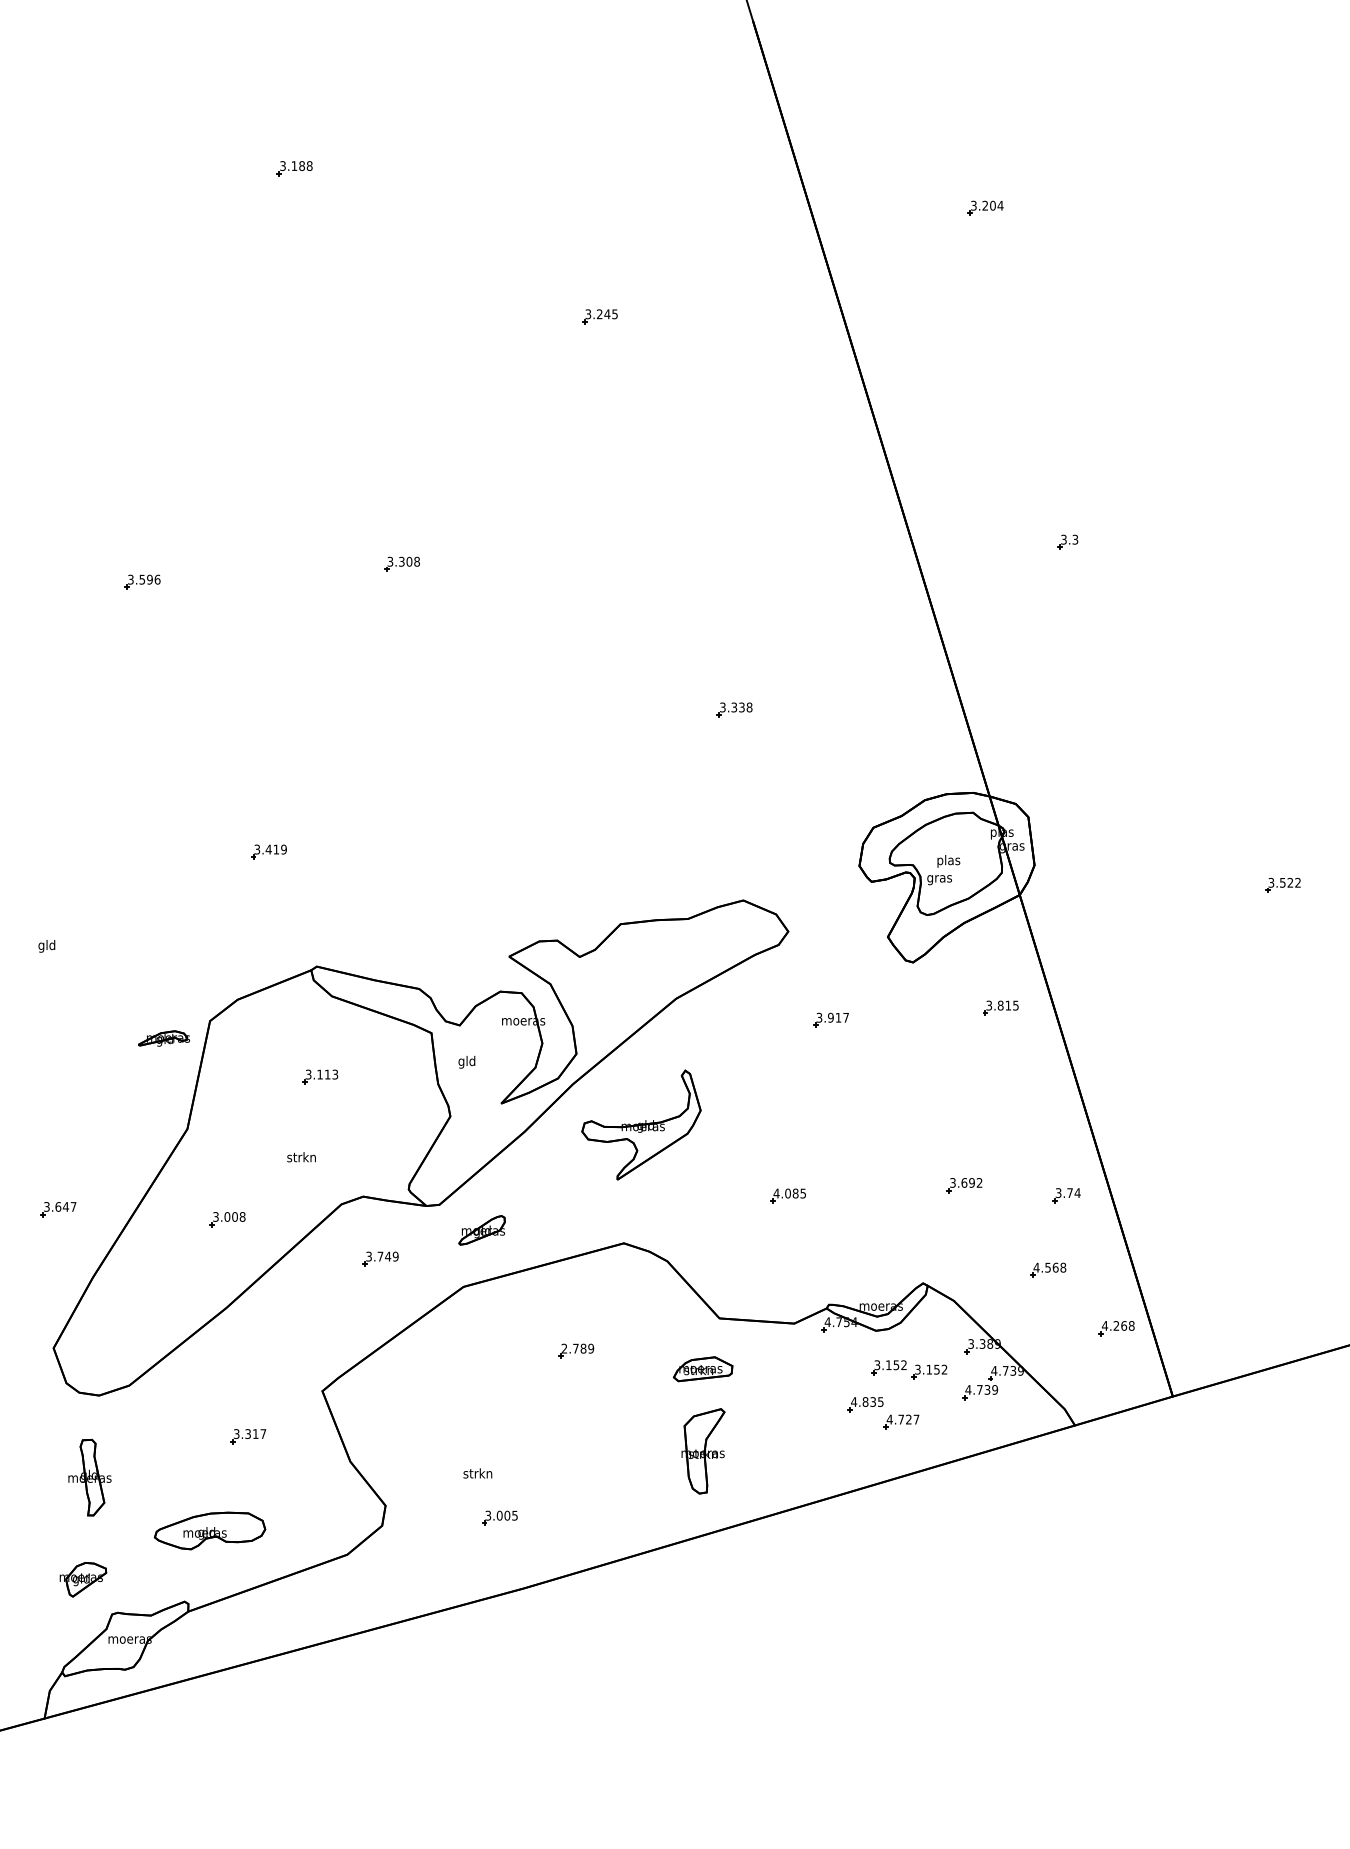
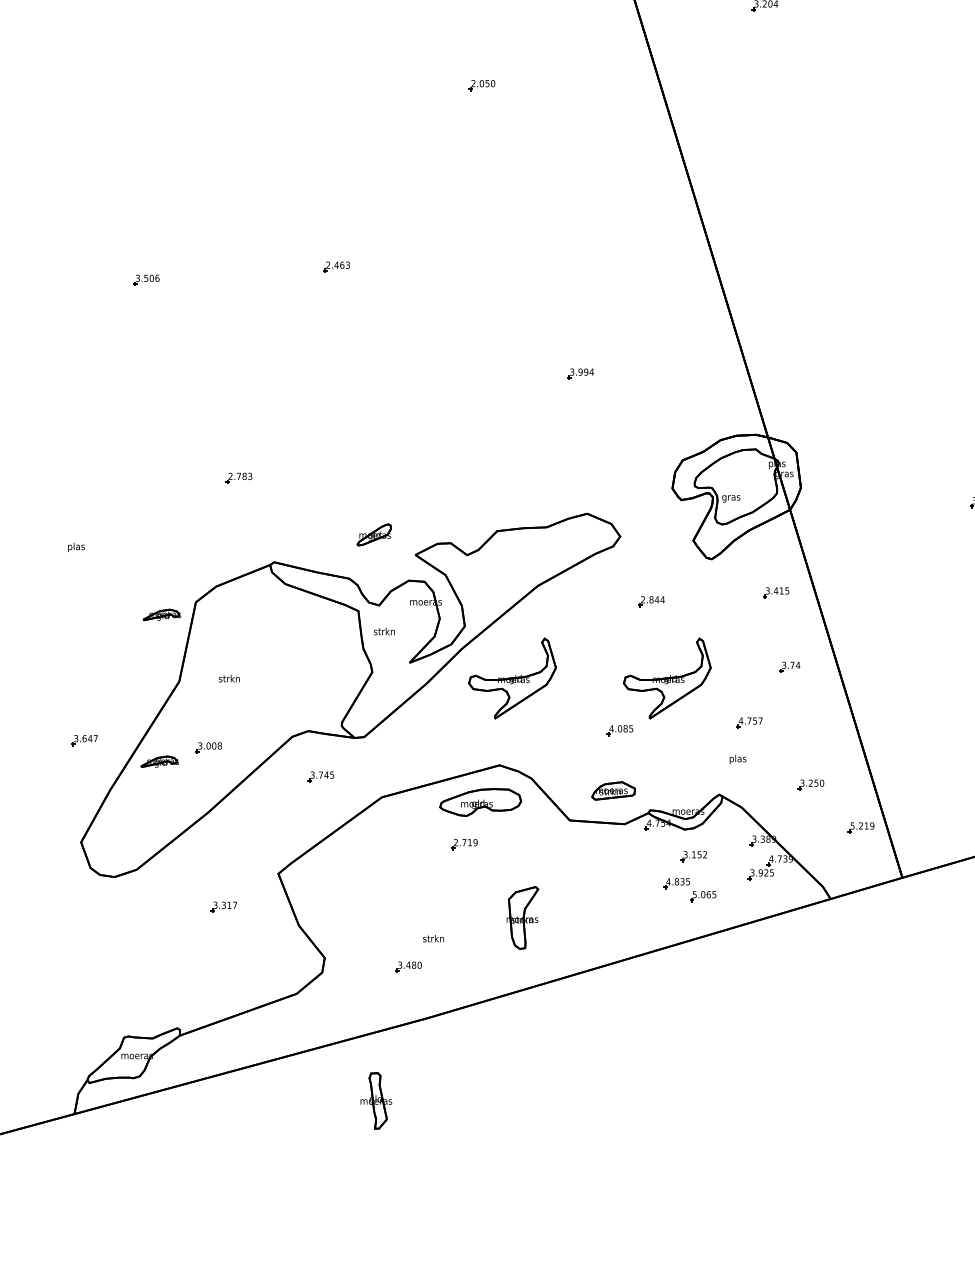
text: (601, 314) -> (483, 83), 3.245 -> 2.050
part: (1067, 541) -> (825, 250), removed
text: (403, 561) -> (337, 265), 3.308 -> 2.463
text: (149, 579) -> (151, 278), 3.596 -> 3.506
text: (741, 707) -> (585, 372), 3.338 -> 3.994
text: (270, 849) -> (240, 476), 3.419 -> 2.783
text: (948, 861) -> (737, 759), moved
text: (46, 946) -> (75, 547), gld -> plas
text: (1000, 1005) -> (775, 590), 3.815 -> 3.415
text: (832, 1017) -> (652, 599), 3.917 -> 2.844
text: (466, 1061) -> (384, 631), gld -> strkn
part: (320, 1076) -> (276, 642), removed
part: (852, 1124) -> (667, 678), added
text: (301, 1157) -> (229, 678), moved
text: (965, 1182) -> (750, 720), 3.692 -> 4.757
part: (1066, 1195) -> (789, 667), moved
part: (481, 1230) -> (373, 535), moved
part: (160, 1238) -> (159, 761), added
text: (395, 1256) -> (332, 775), 3.749 -> 3.745
text: (1049, 1267) -> (811, 783), 4.568 -> 3.250
text: (1117, 1325) -> (861, 825), 4.268 -> 5.219
text: (583, 1348) -> (469, 842), 2.789 -> 2.719
part: (703, 1369) -> (613, 791), moved
part: (929, 1371) -> (723, 859), removed
text: (981, 1389) -> (762, 872), 4.739 -> 3.925
text: (902, 1419) -> (704, 894), 4.727 -> 5.065
part: (703, 1451) -> (522, 918), moved
text: (477, 1473) -> (433, 938), moved
part: (89, 1477) -> (376, 1100), moved
text: (506, 1515) -> (413, 965), 3.005 -> 3.480
part: (209, 1530) -> (480, 802), moved
part: (83, 1579) -> (103, 1012), removed

